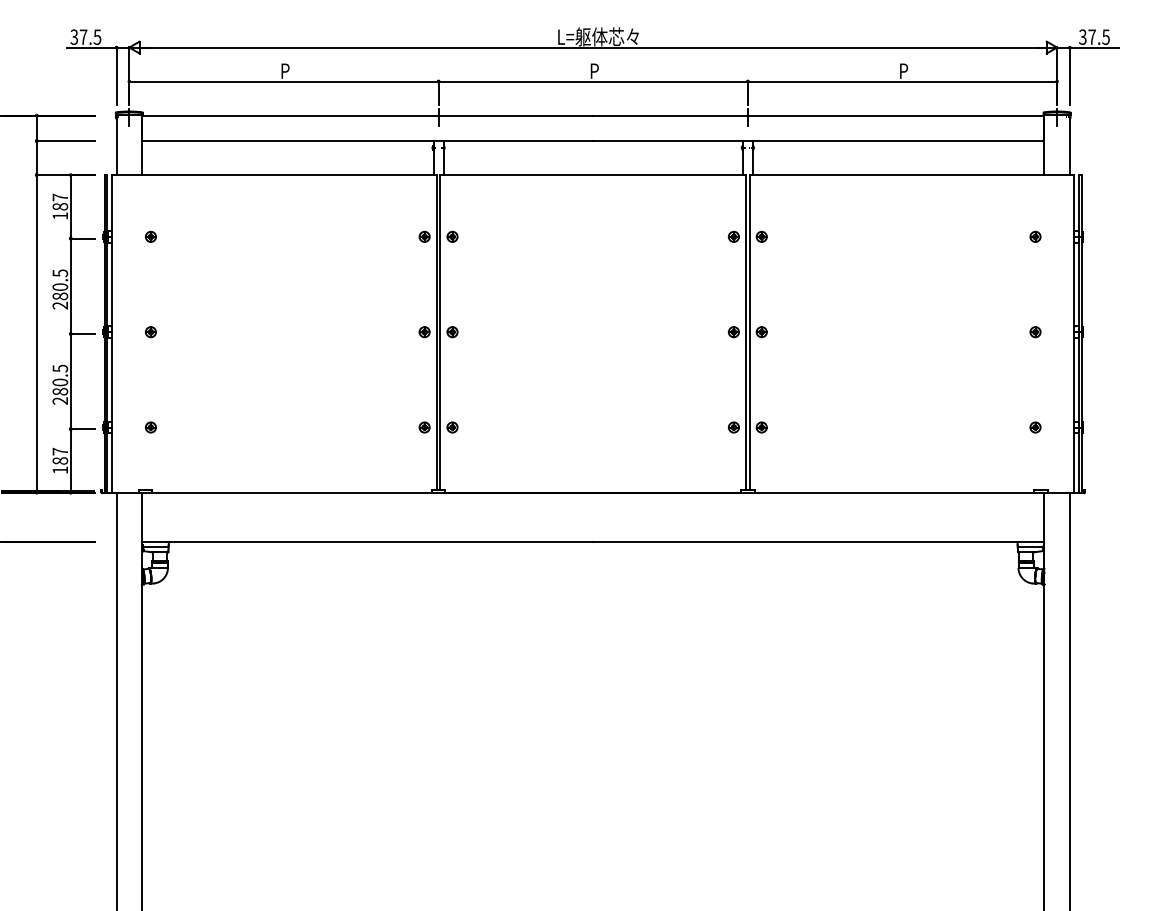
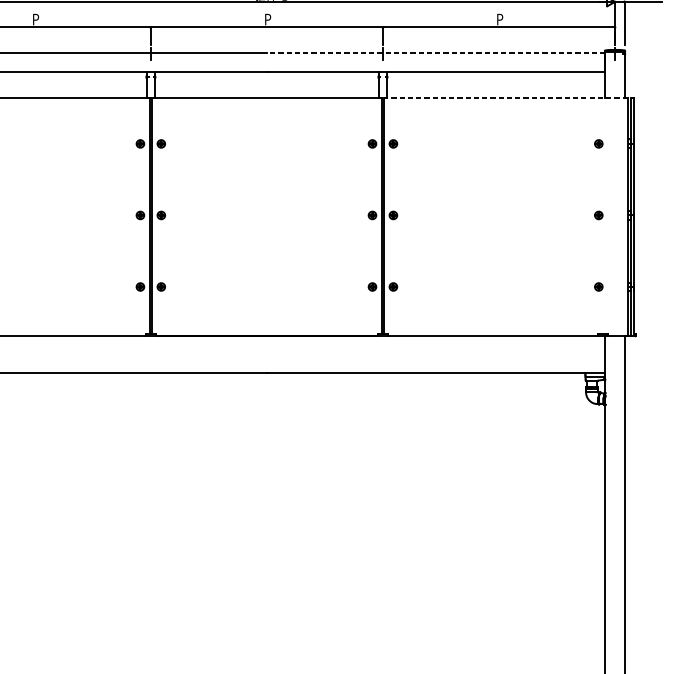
line: (818, 115) -> (435, 52), solid -> dashed
line: (911, 175) -> (505, 97), solid -> dashed

